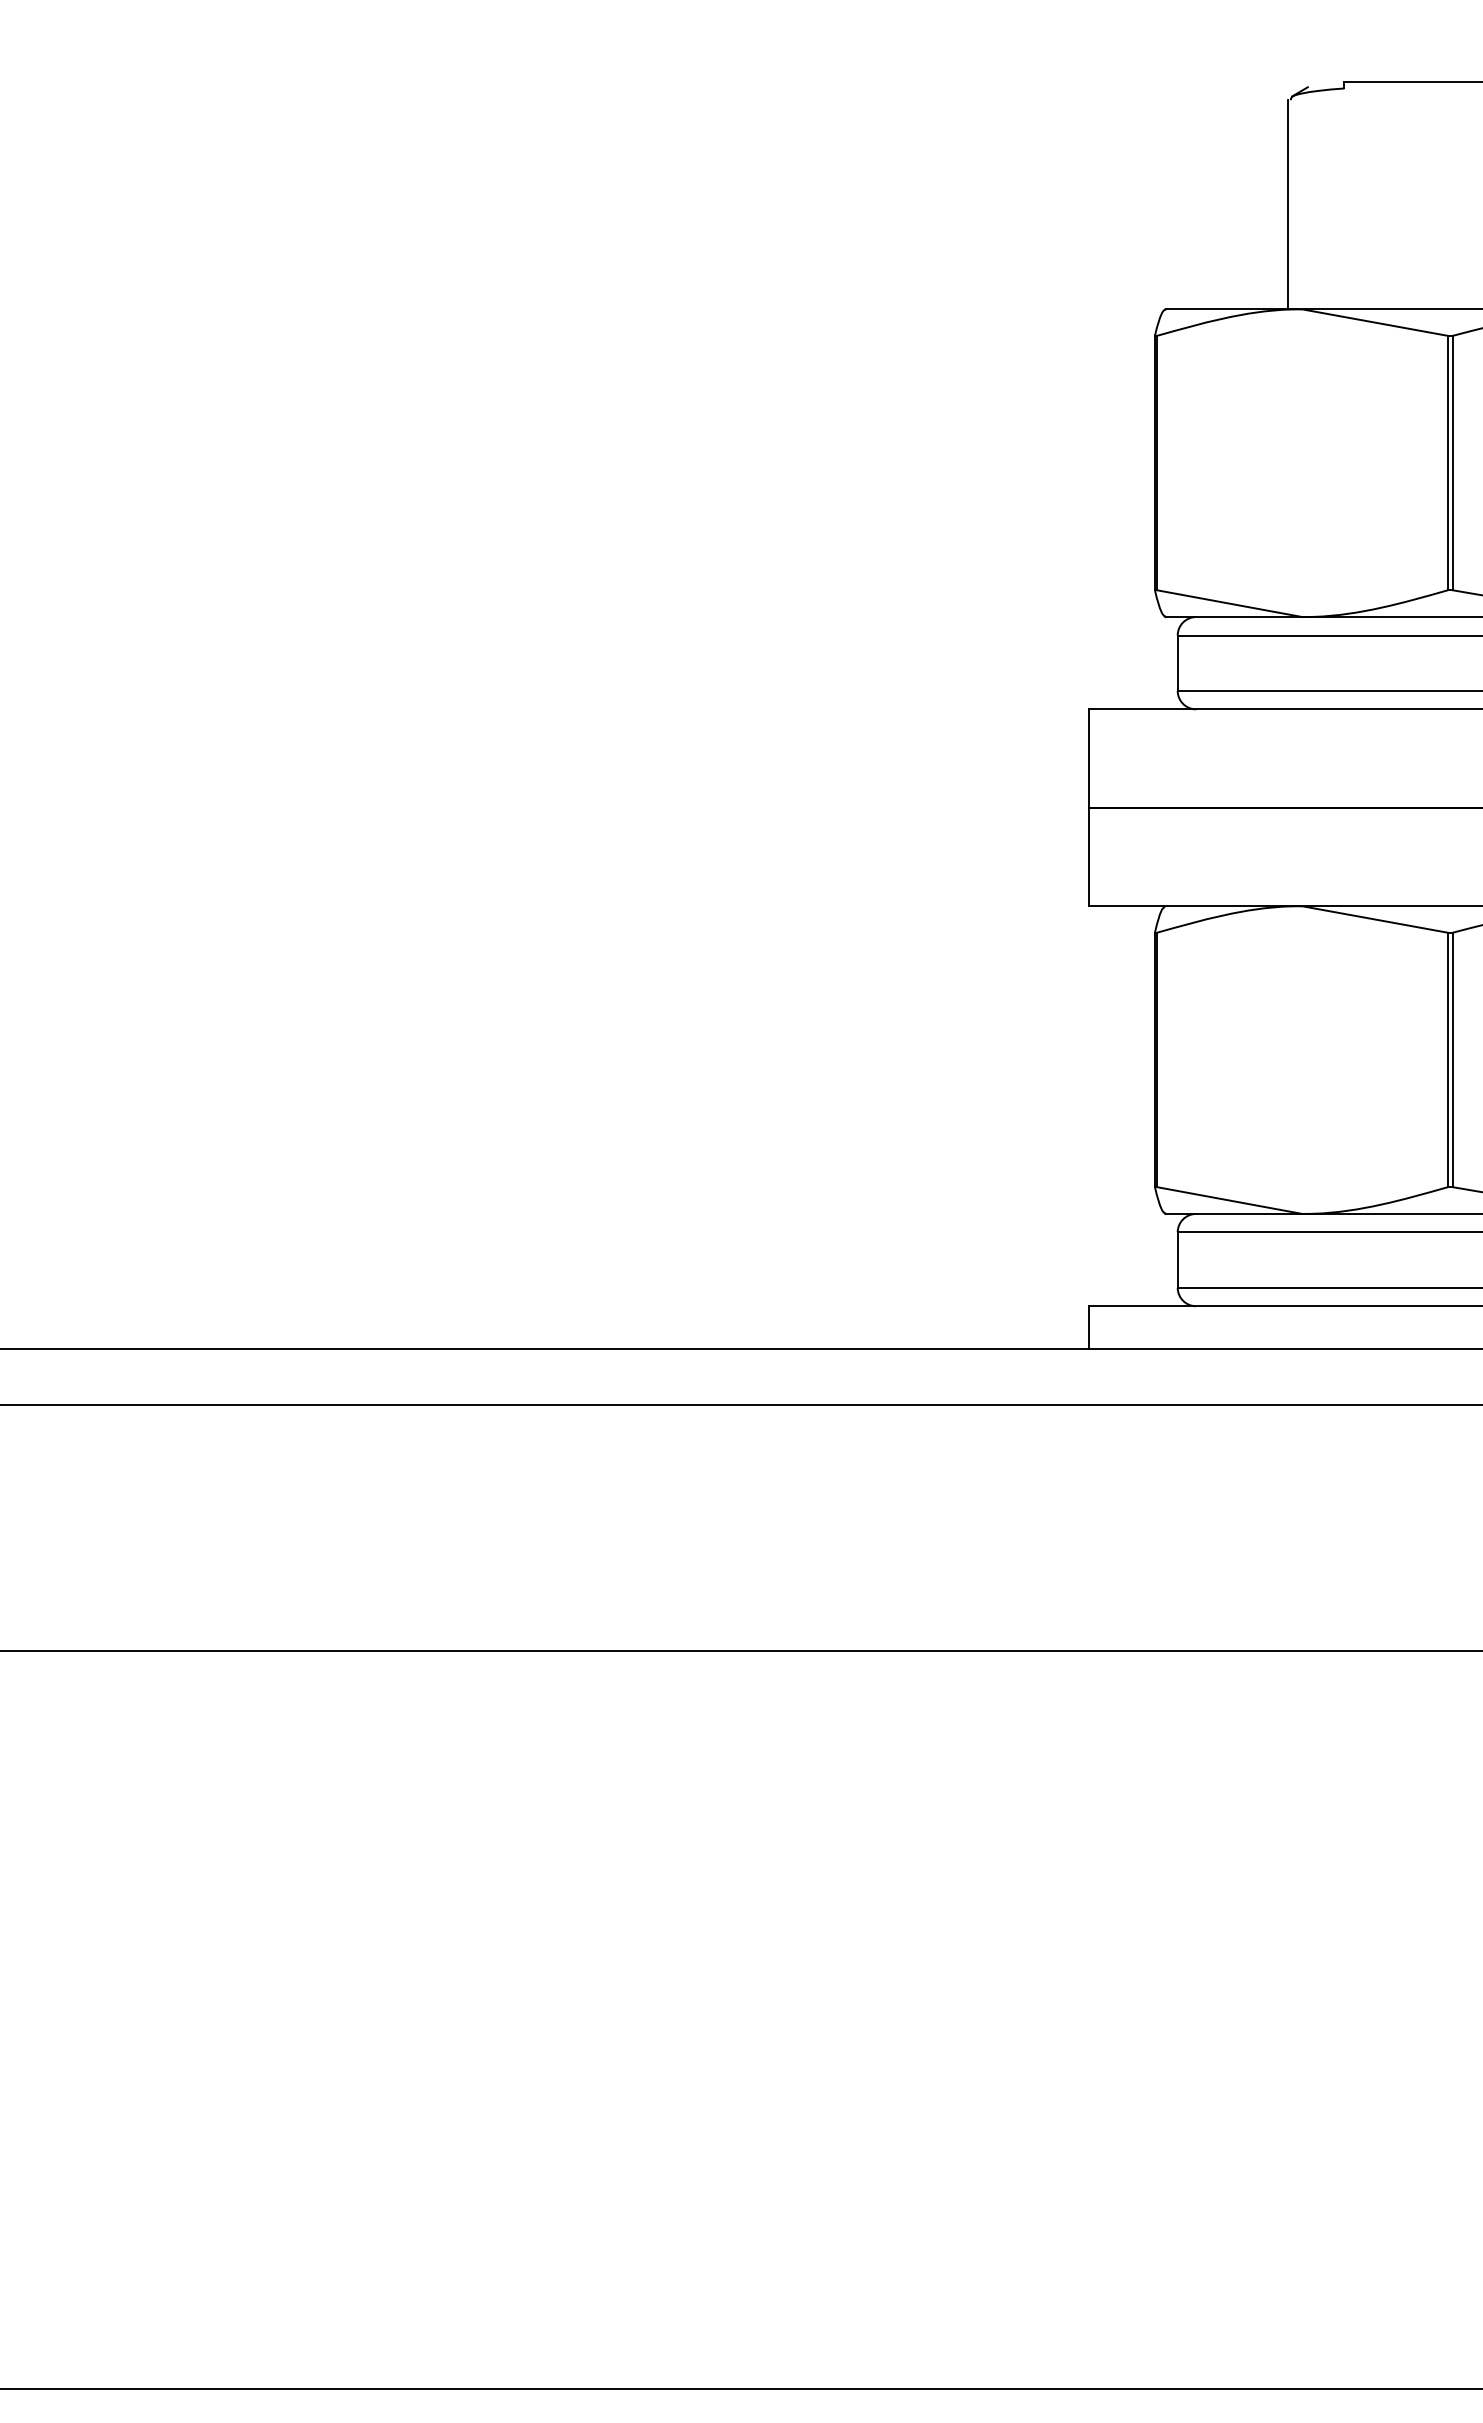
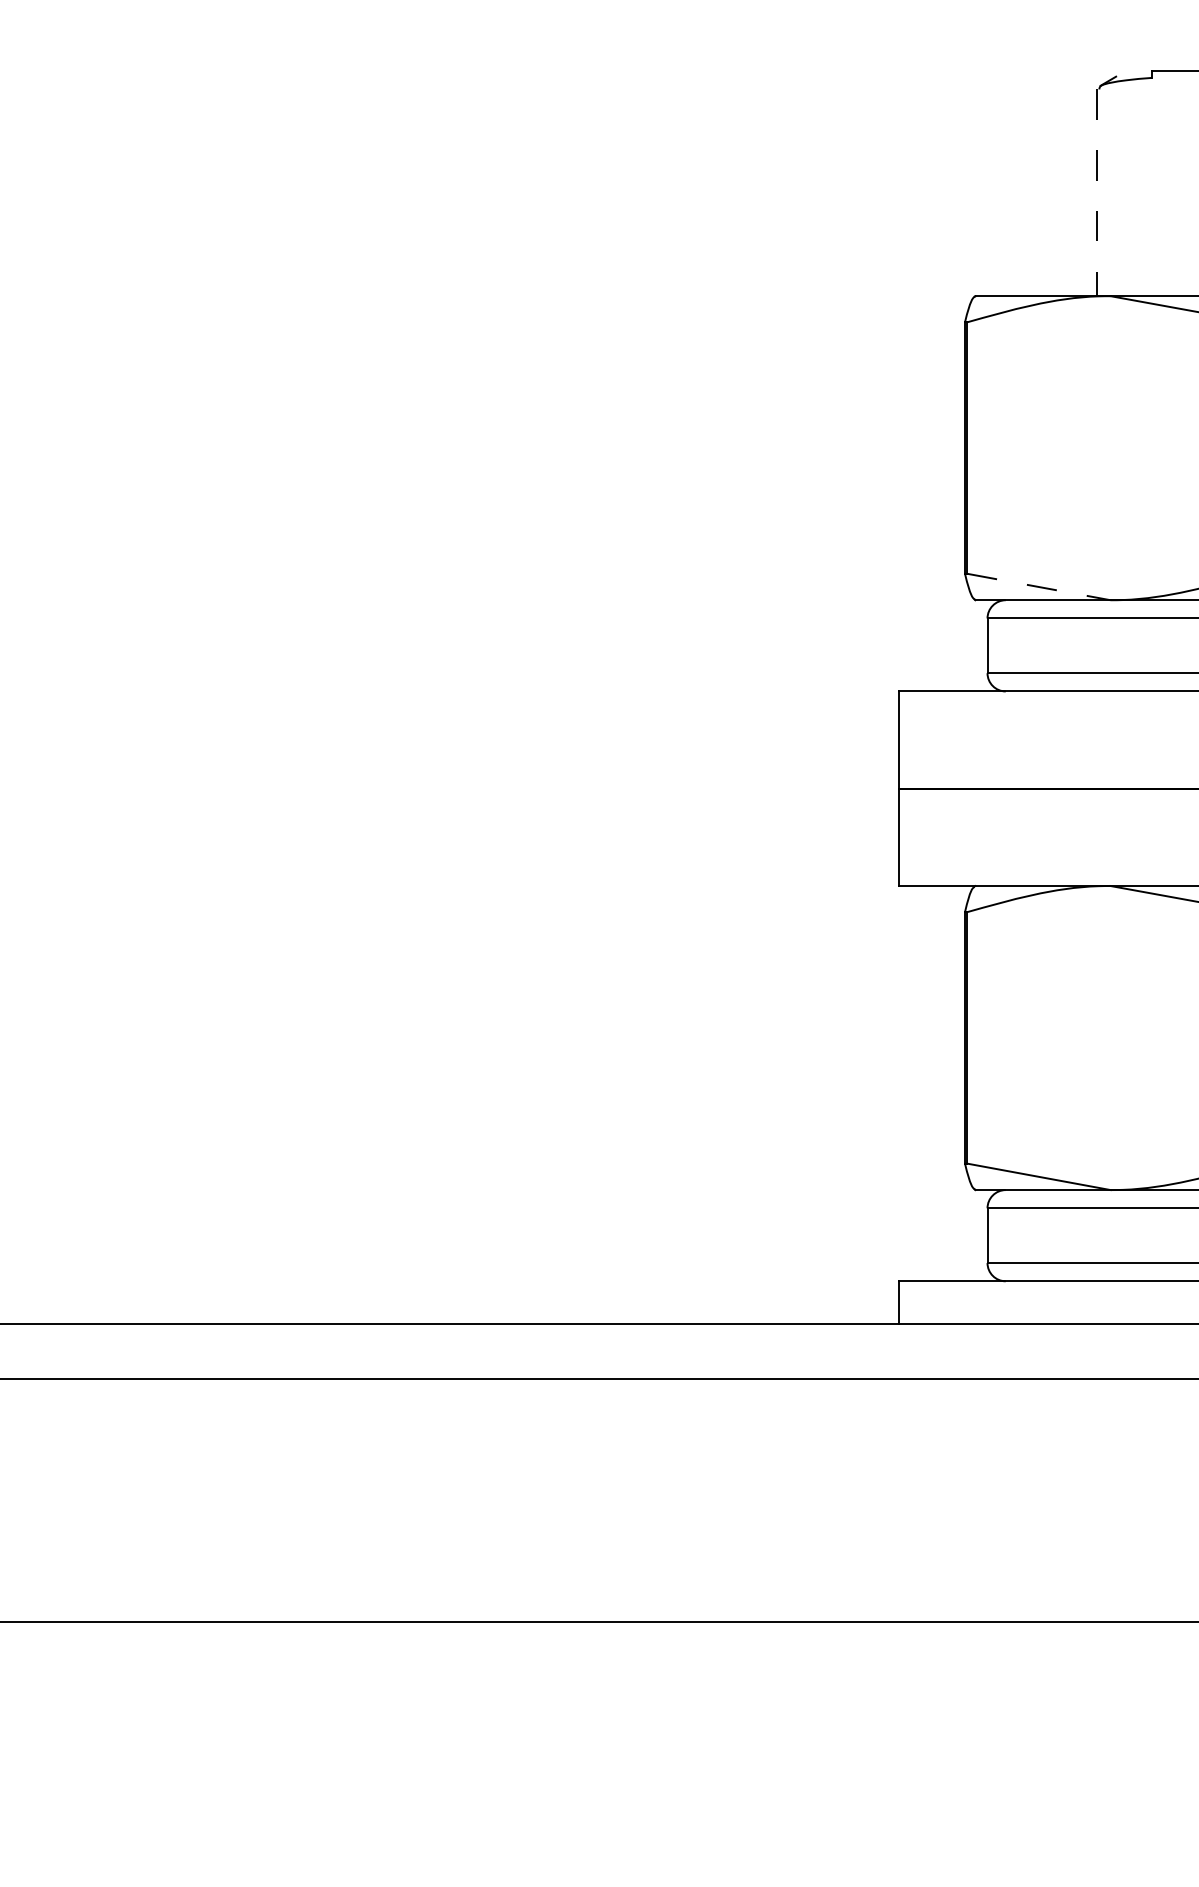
line: (1288, 204) -> (1096, 192), solid -> dashed
line: (1229, 603) -> (1038, 586), solid -> dashed

